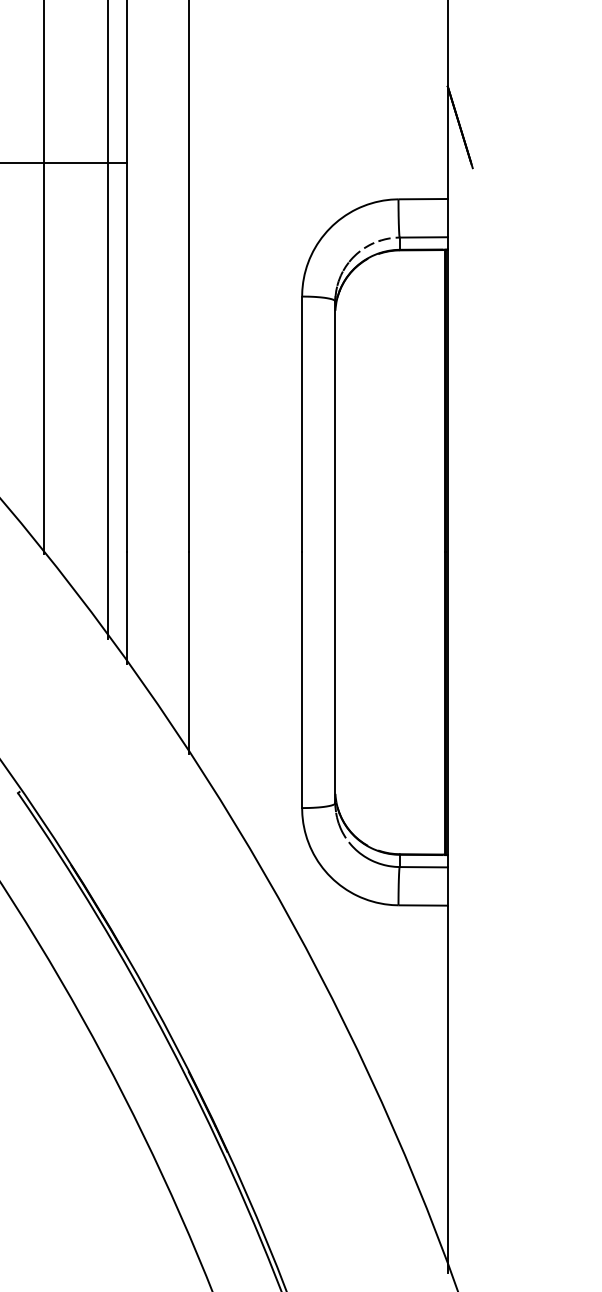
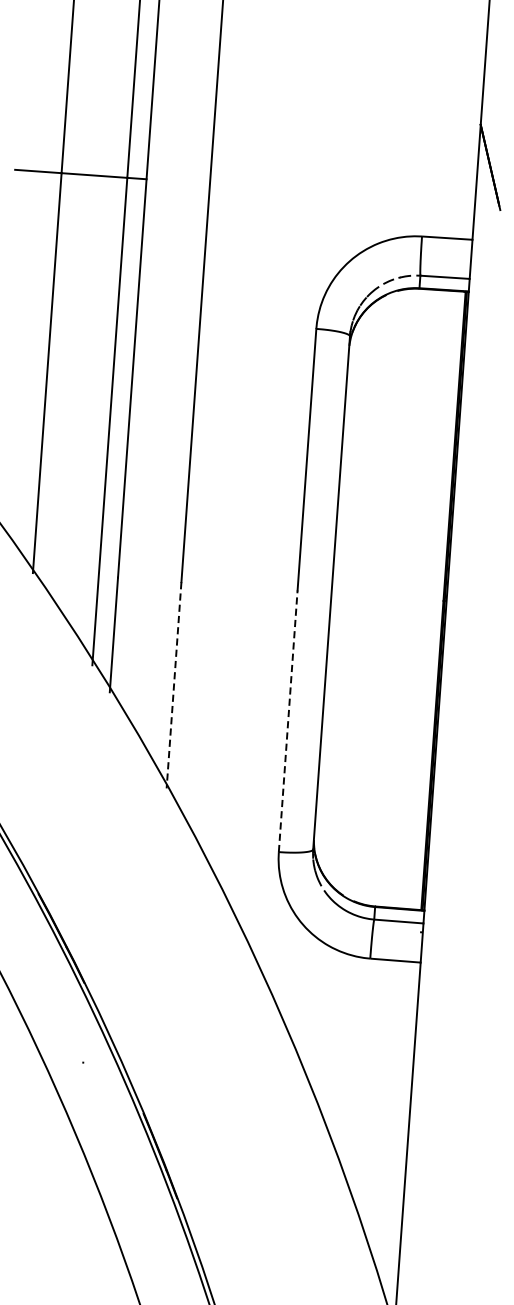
line: (188, 653) -> (173, 685), solid -> dashed
line: (302, 680) -> (288, 721), solid -> dashed

